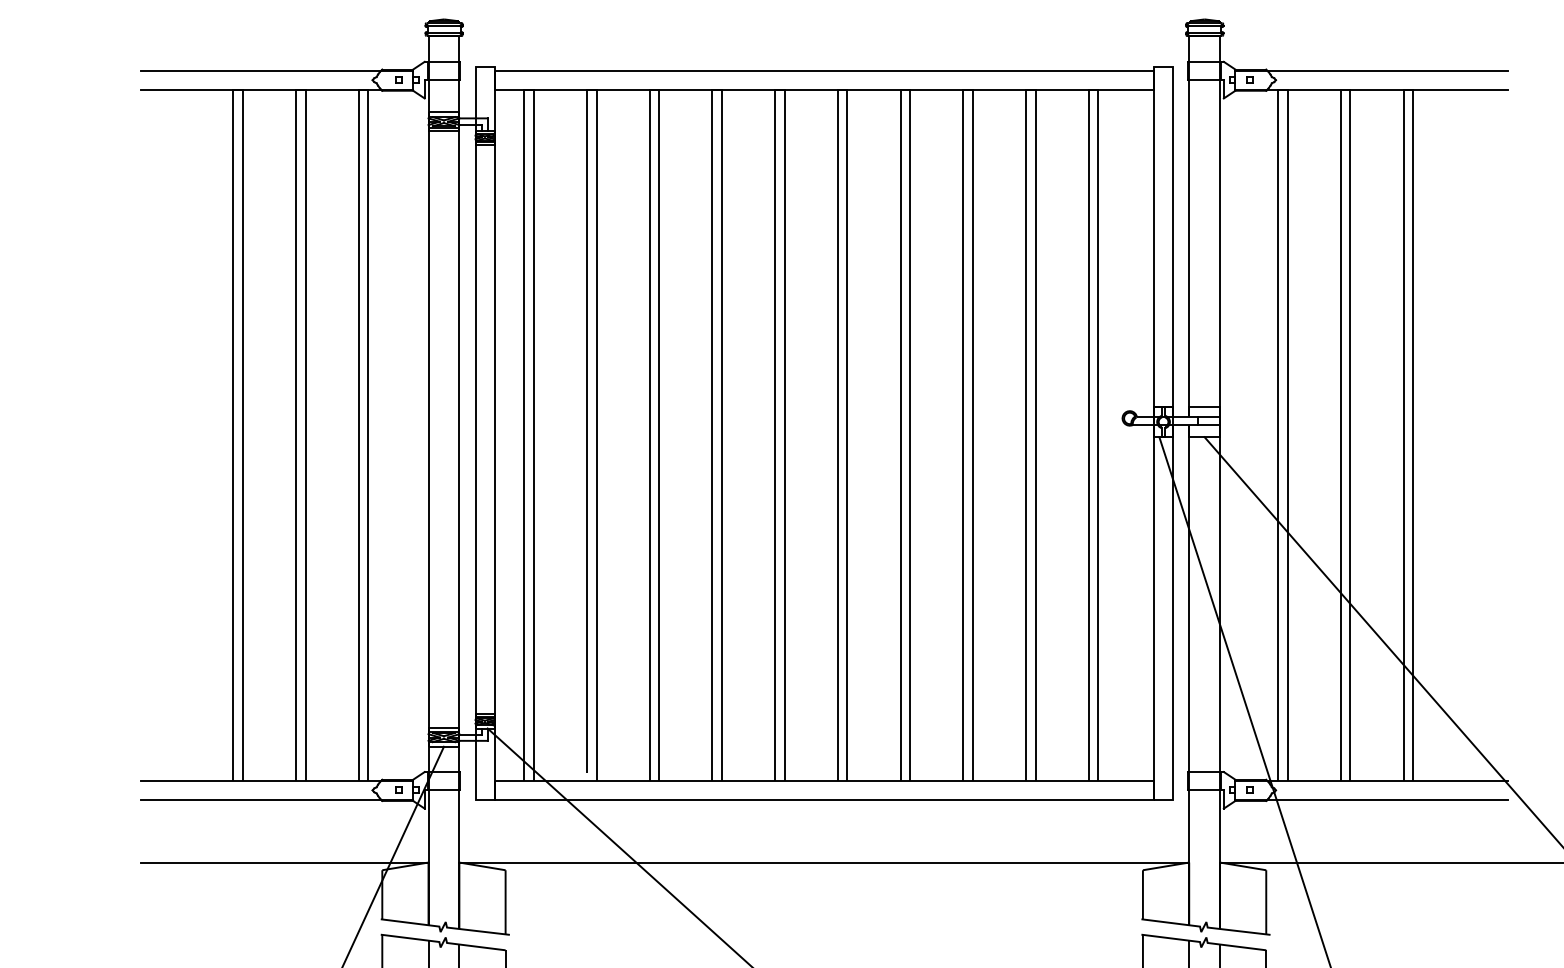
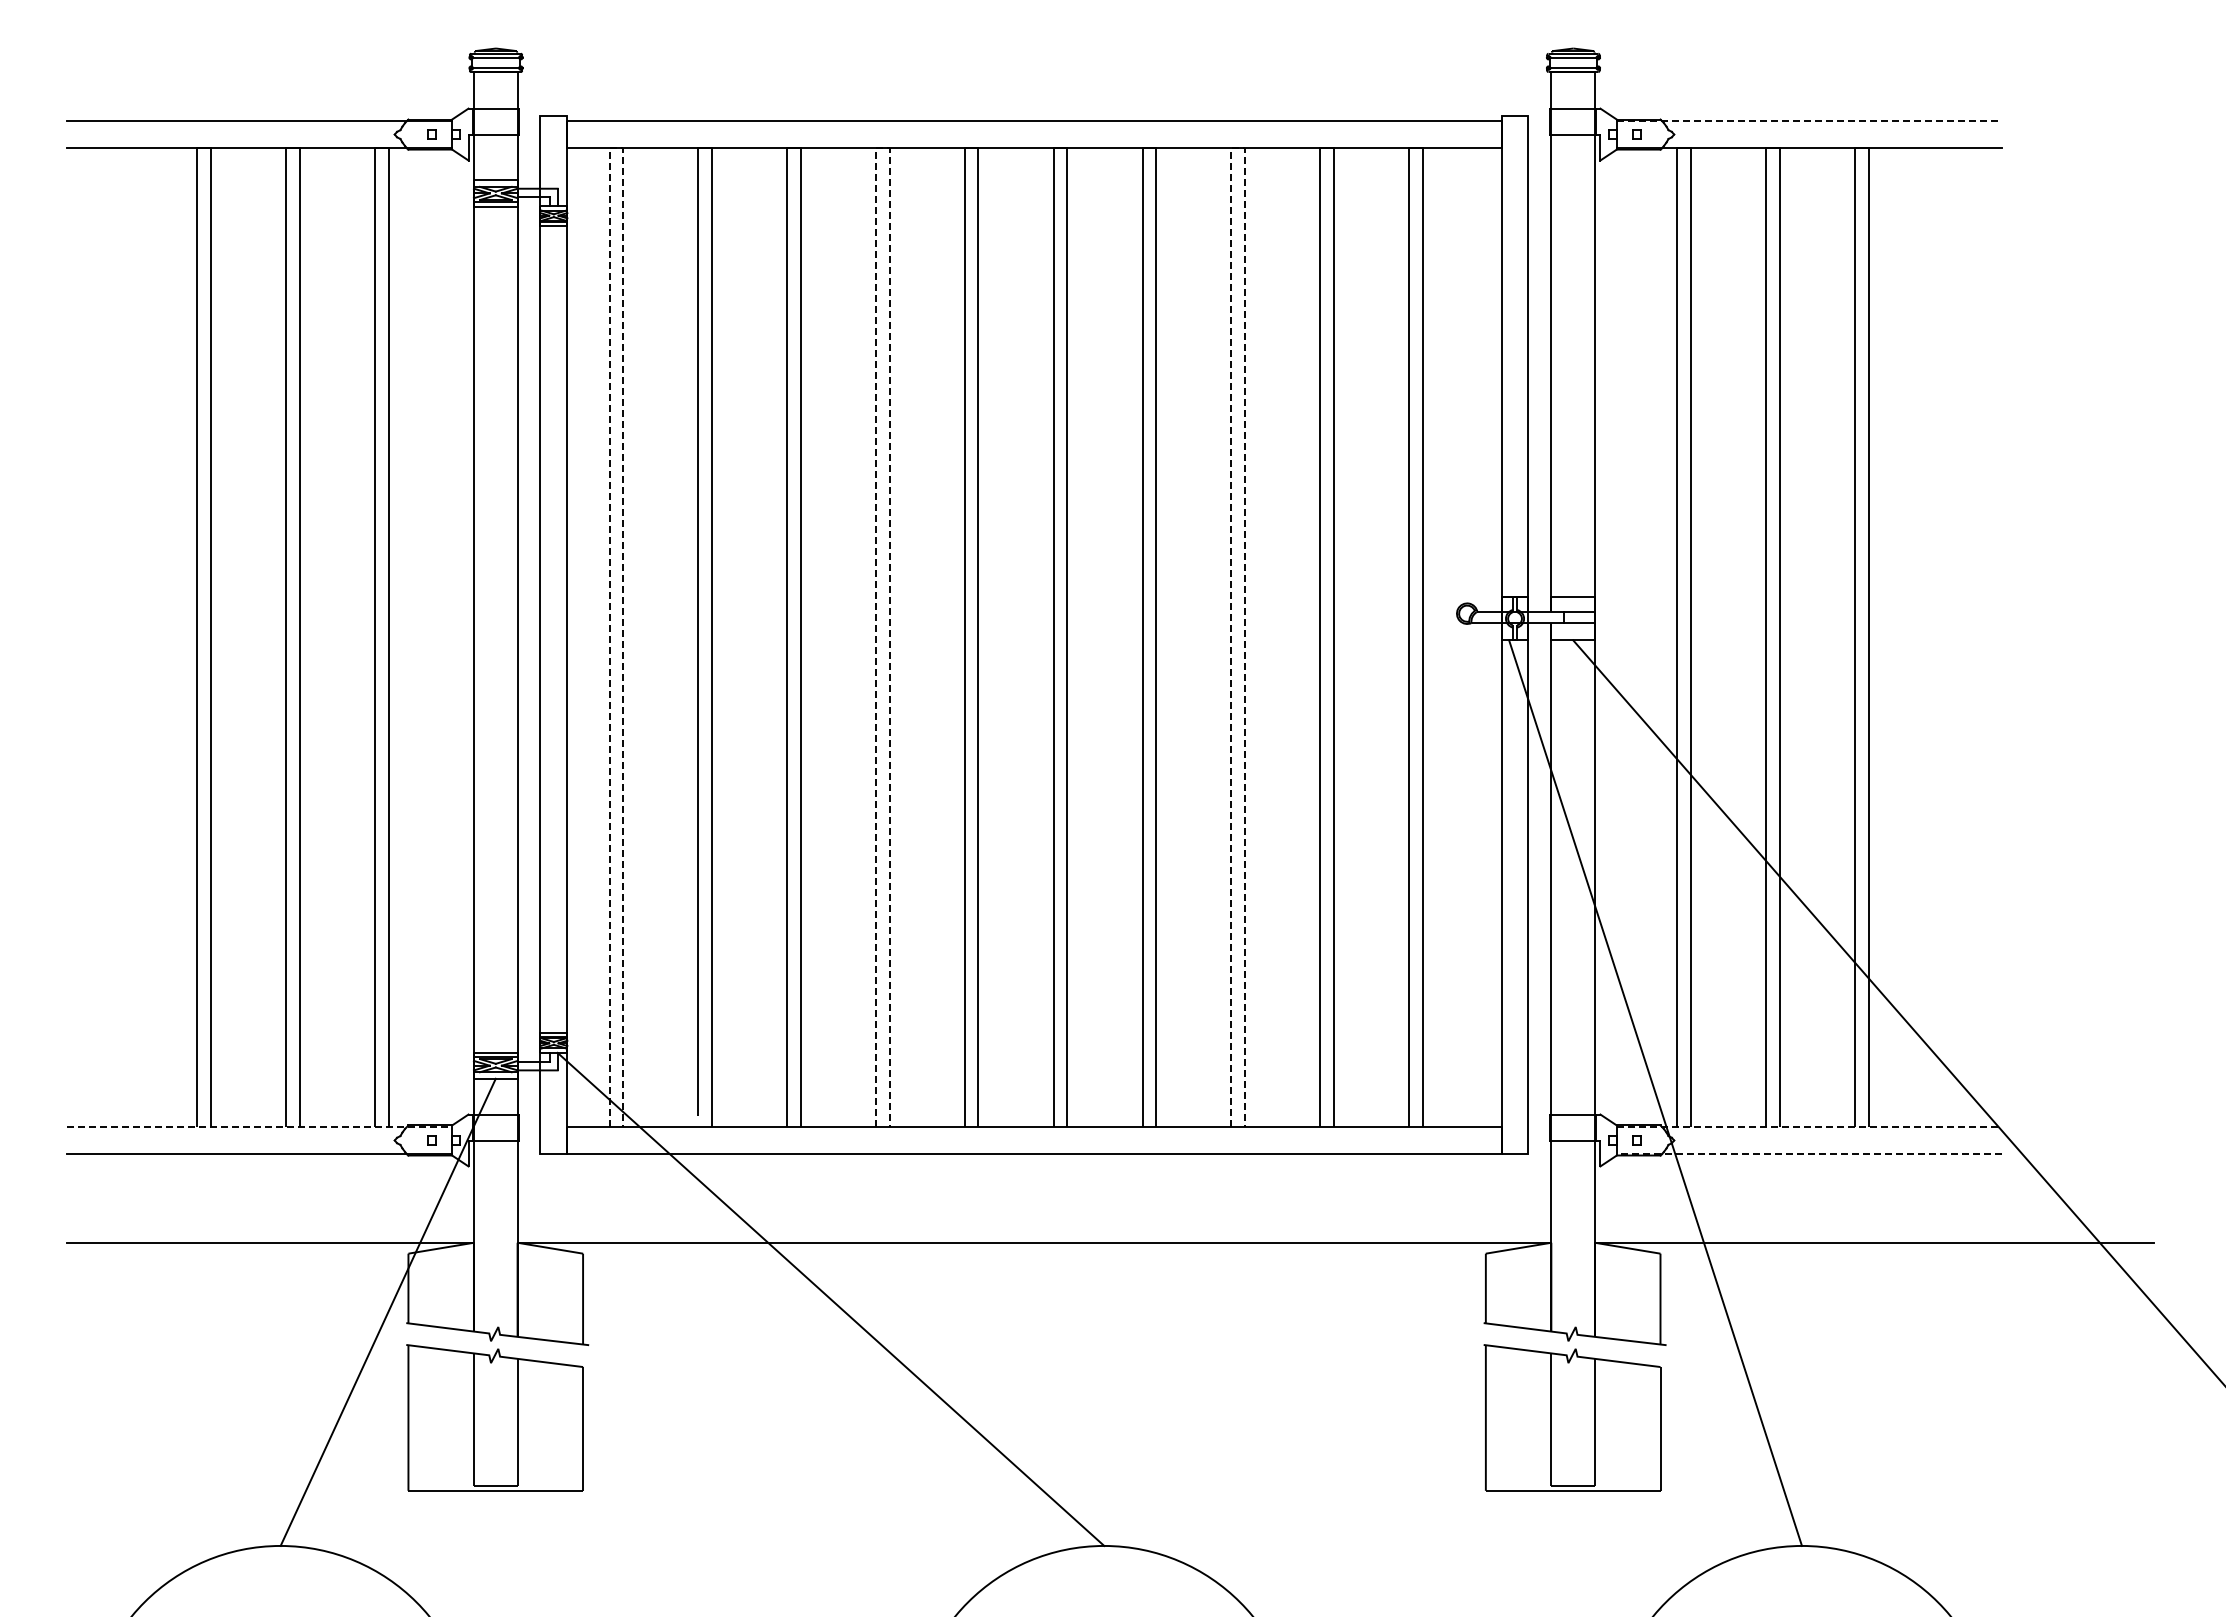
line: (1371, 70) -> (1809, 120), solid -> dashed
line: (529, 89) -> (616, 148), solid -> dashed
line: (716, 89) -> (882, 148), solid -> dashed
line: (968, 89) -> (1238, 148), solid -> dashed
line: (277, 780) -> (259, 1126), solid -> dashed
line: (1371, 780) -> (1809, 1126), solid -> dashed
line: (1371, 800) -> (1809, 1154), solid -> dashed

